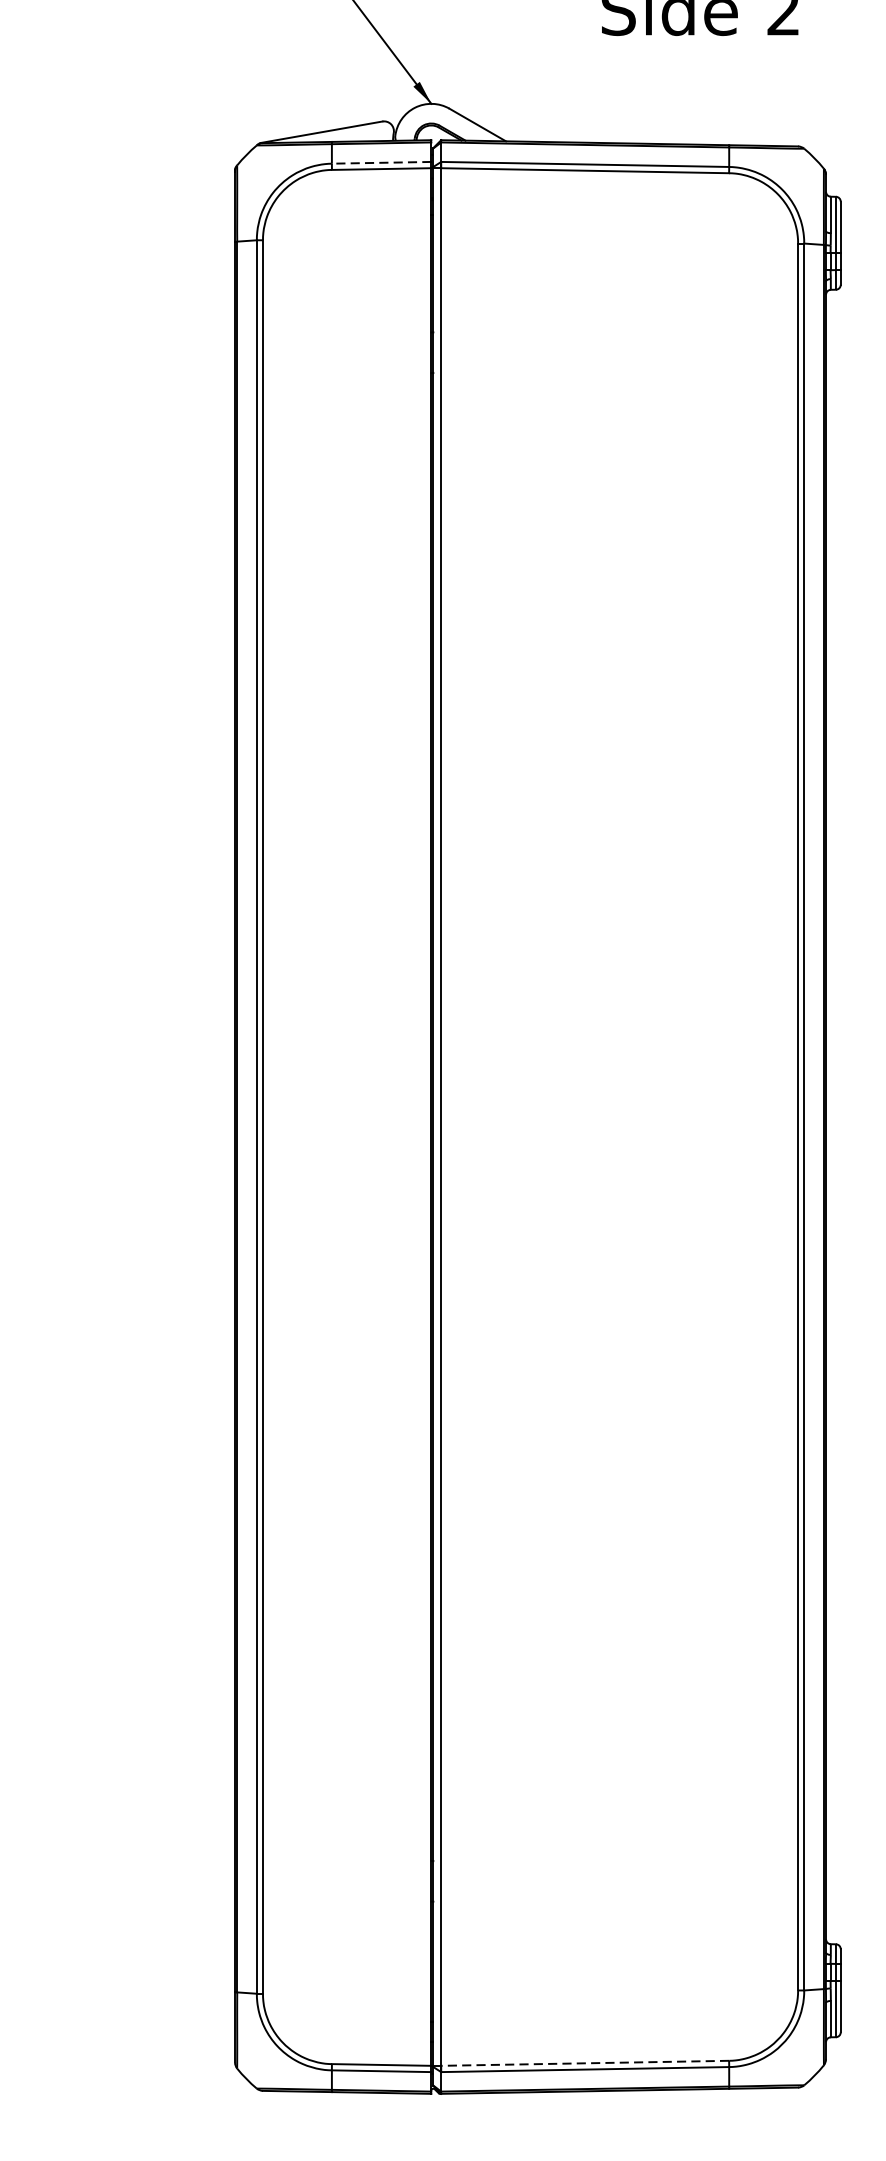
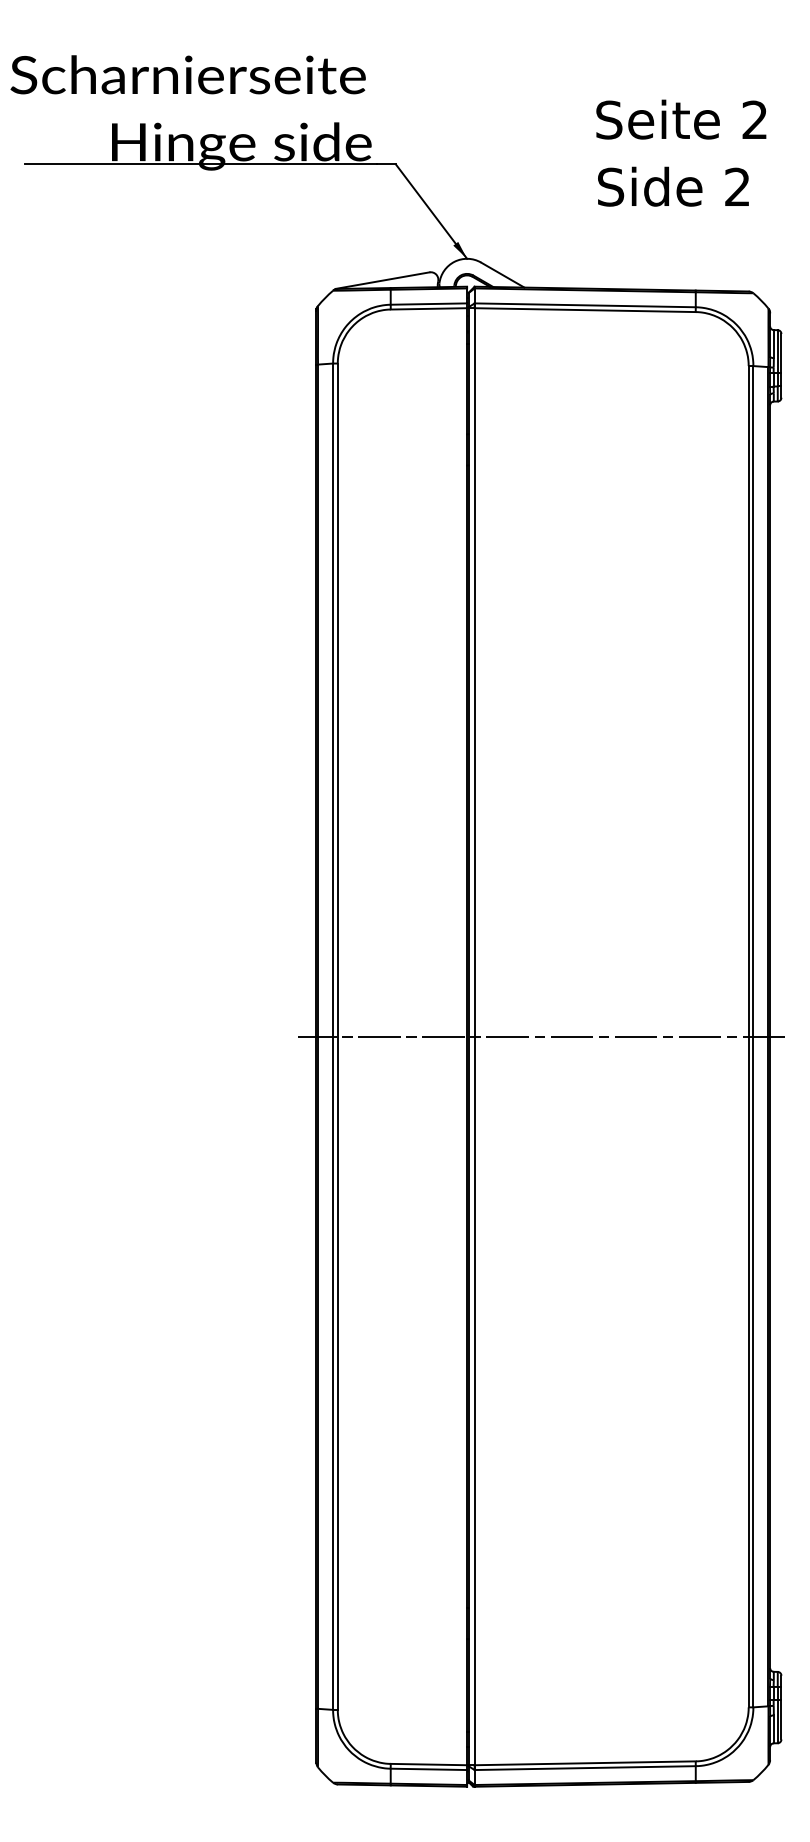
line: (381, 163) -> (428, 304), dashed -> solid
line: (528, 1116) -> (541, 1036), added
line: (585, 2063) -> (585, 1763), dashed -> solid

